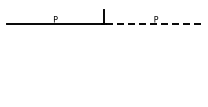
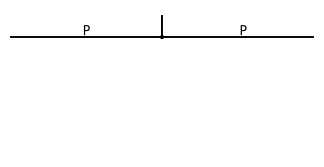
line: (154, 23) -> (240, 36), dashed -> solid

